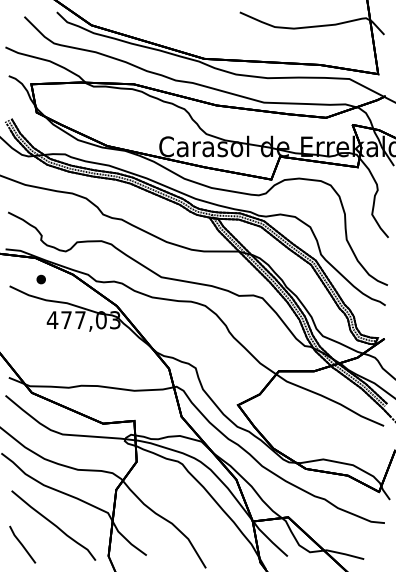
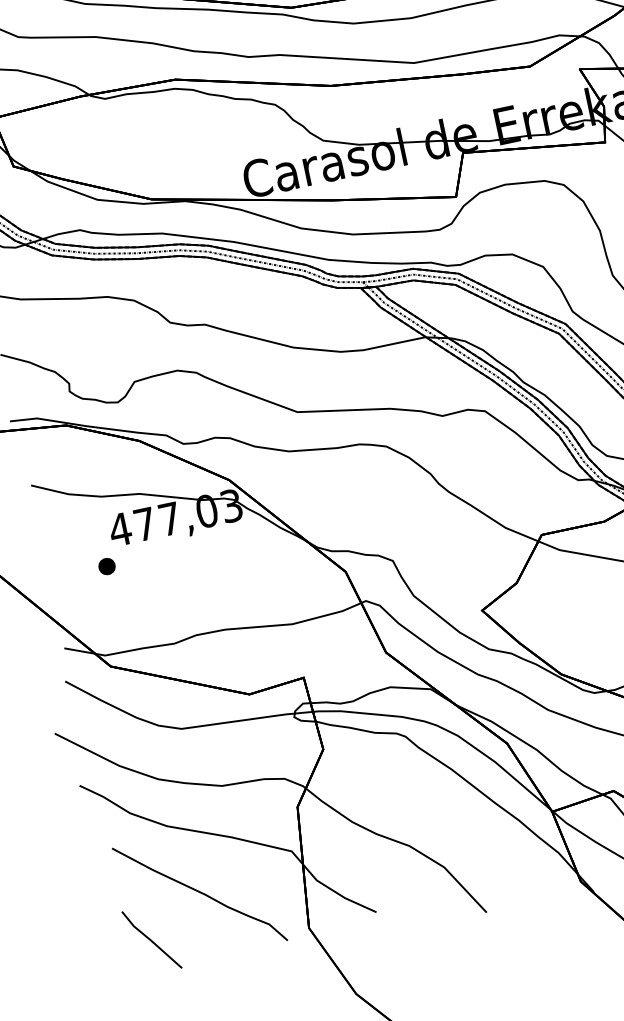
part: (40, 279) -> (105, 566), moved

